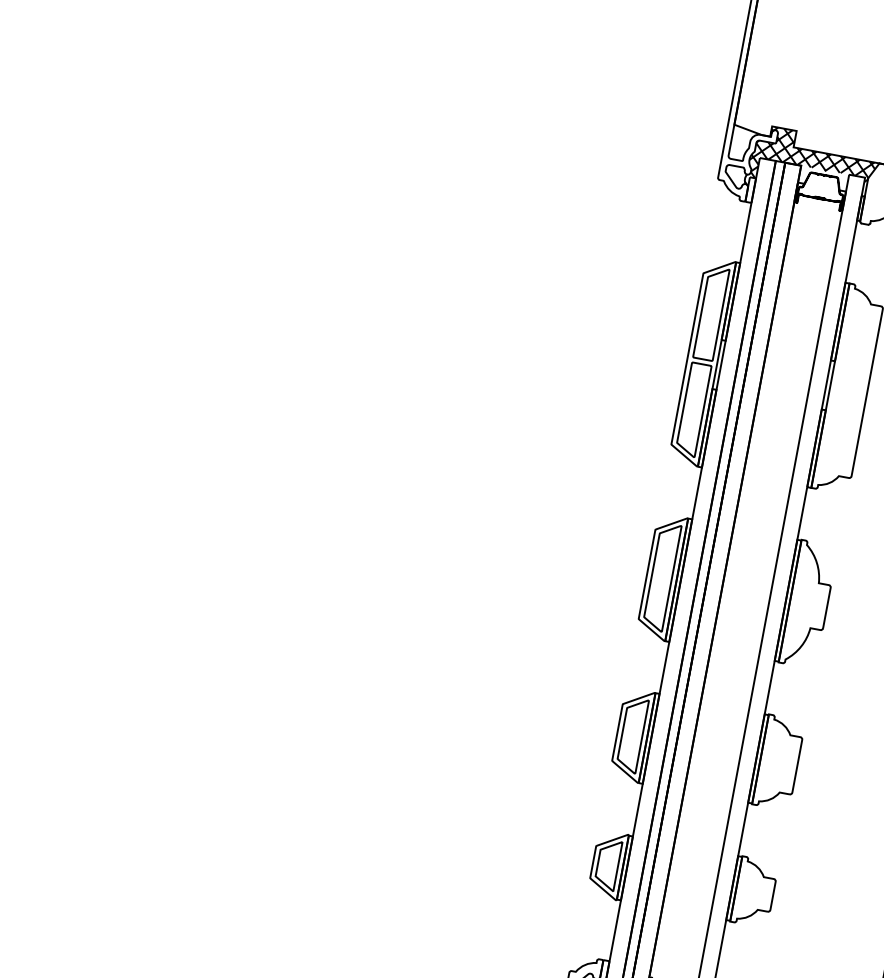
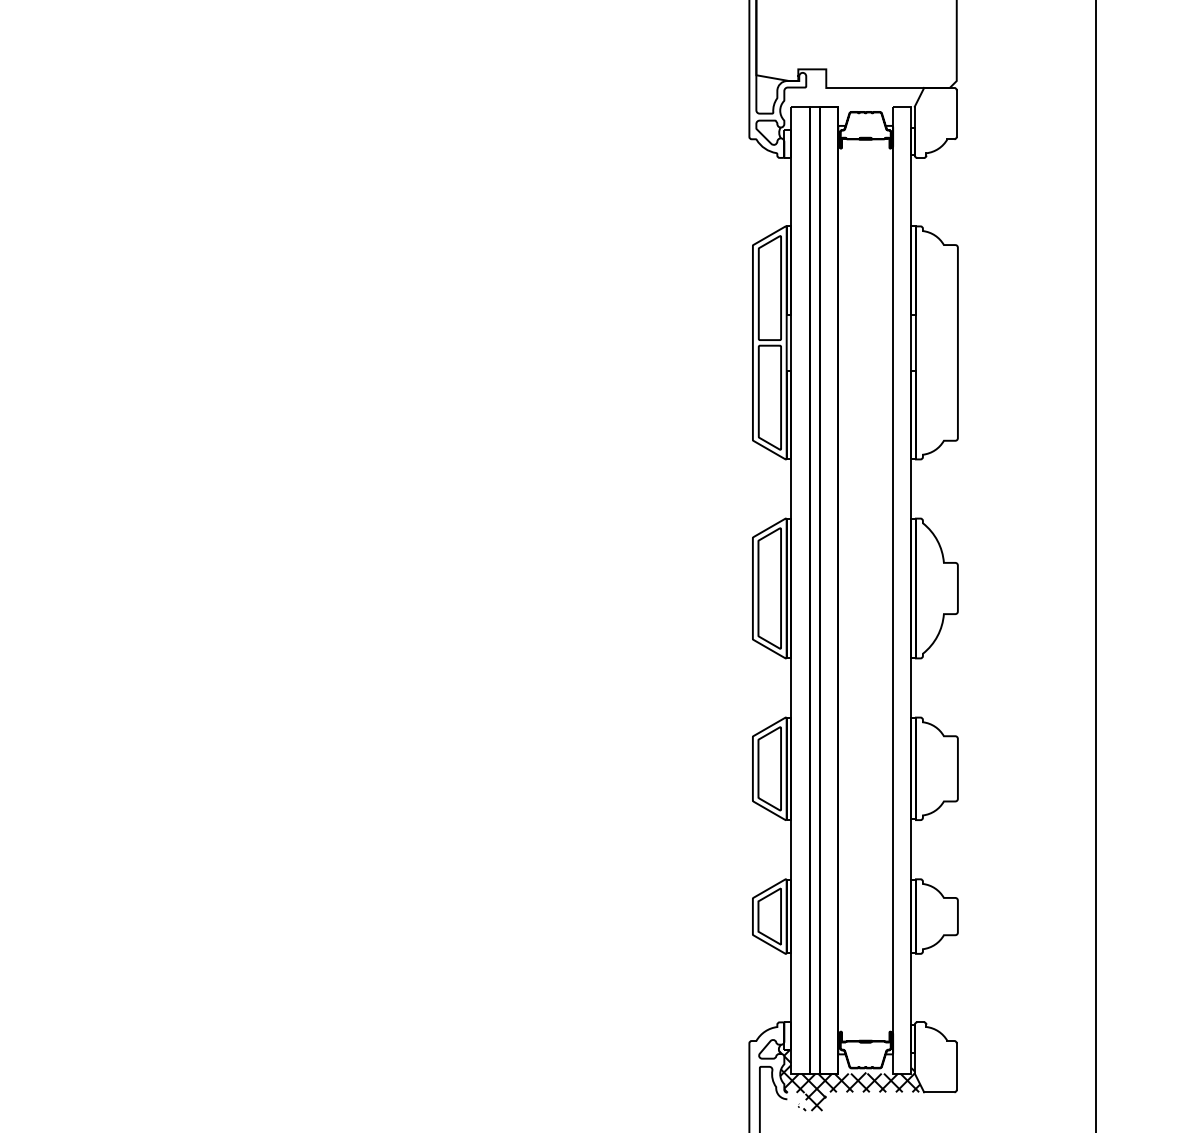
hatch: (811, 165) -> (849, 104), removed

